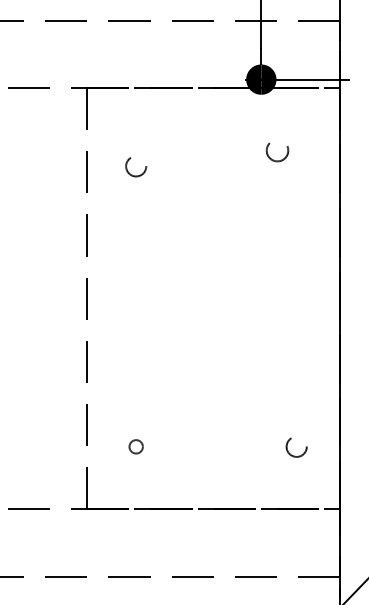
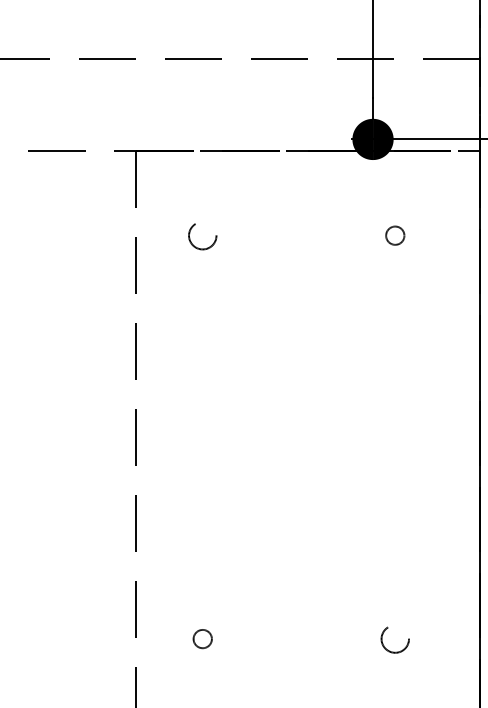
circle: (277, 149) -> (395, 234), size x0.62
circle: (136, 167) -> (203, 237), moved
circle: (296, 447) -> (395, 639), moved

